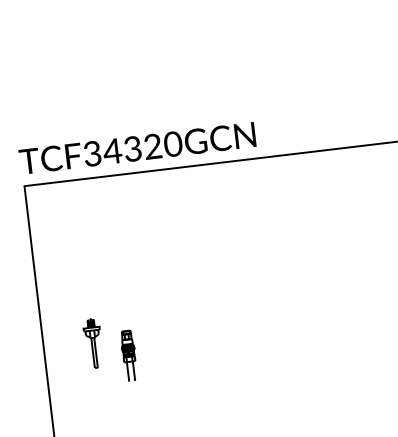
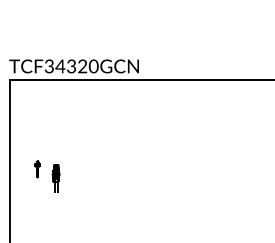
part: (93, 343) -> (37, 169), size x0.6

